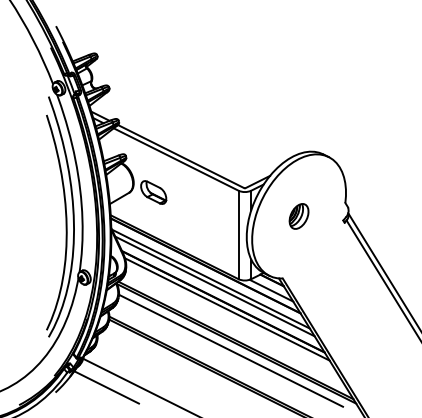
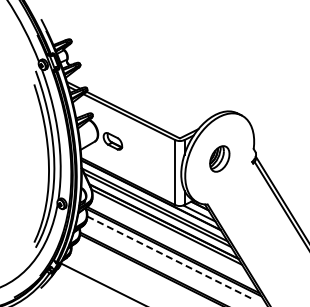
part: (298, 215) -> (219, 158), size x1.4
line: (230, 350) -> (169, 257), solid -> dashed
line: (106, 387) -> (78, 284), removed

